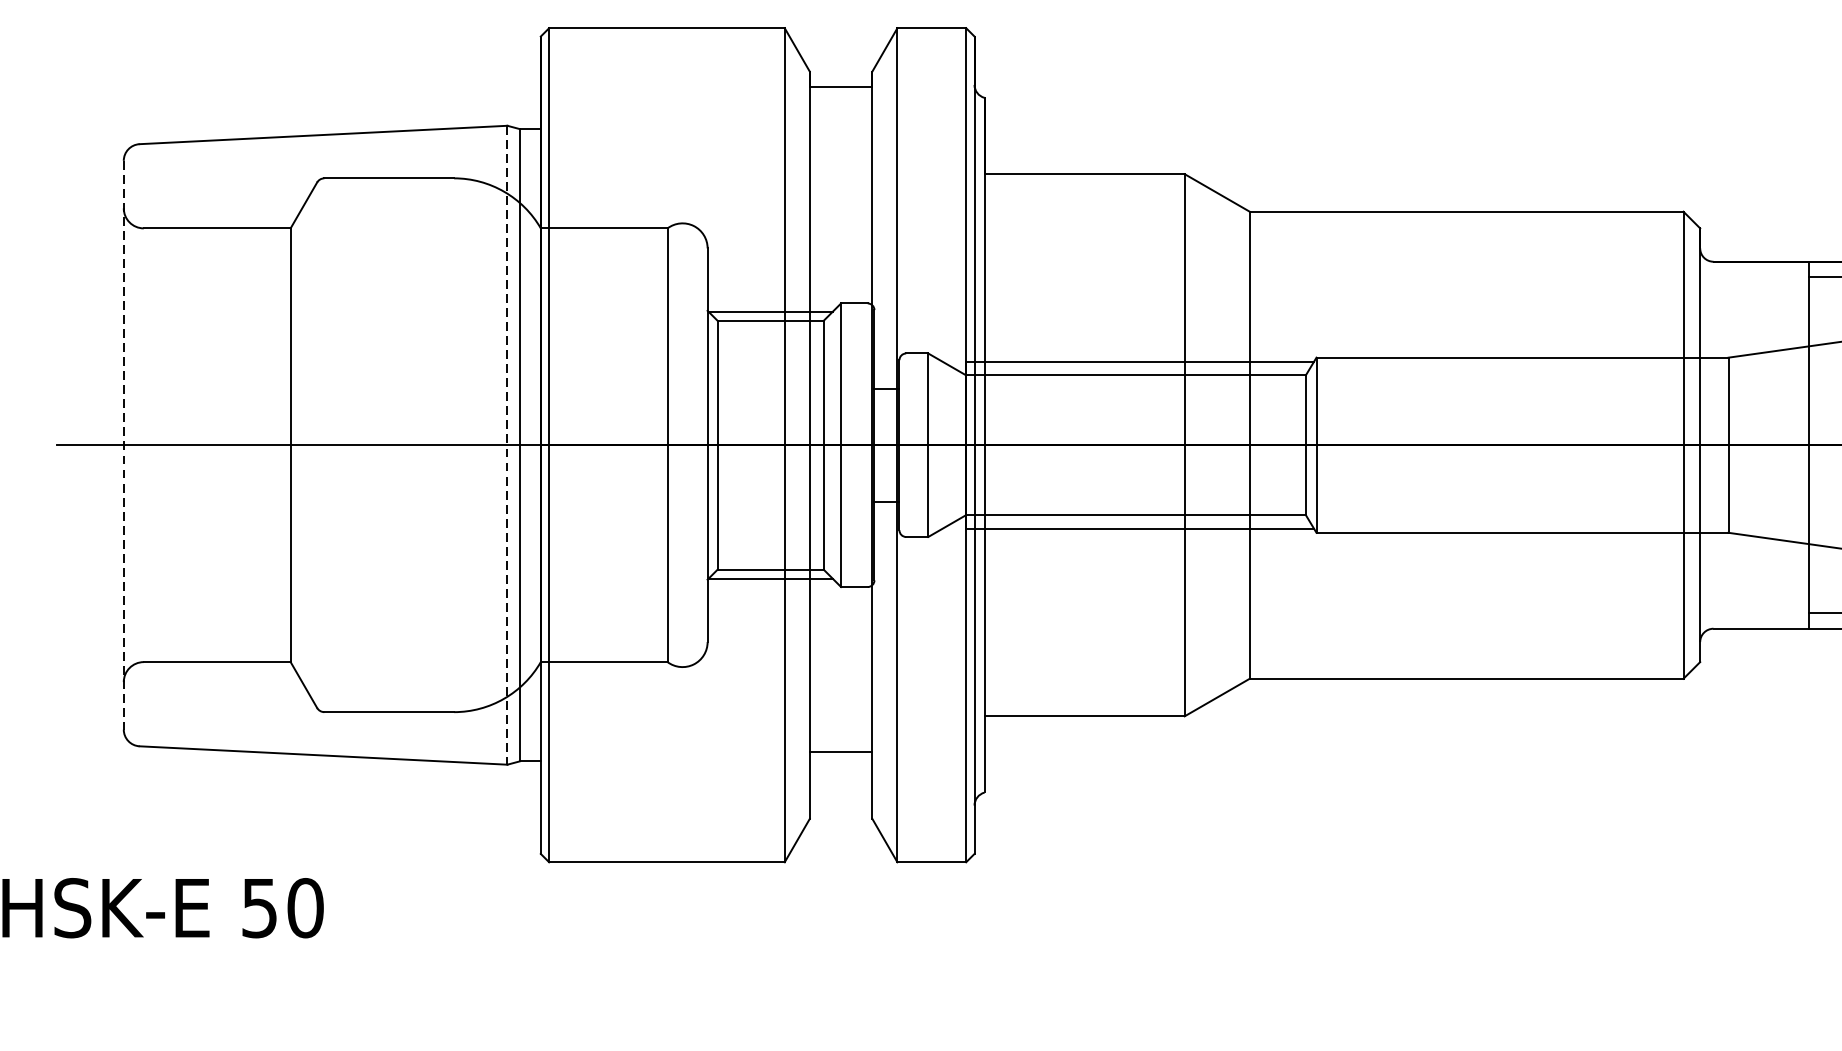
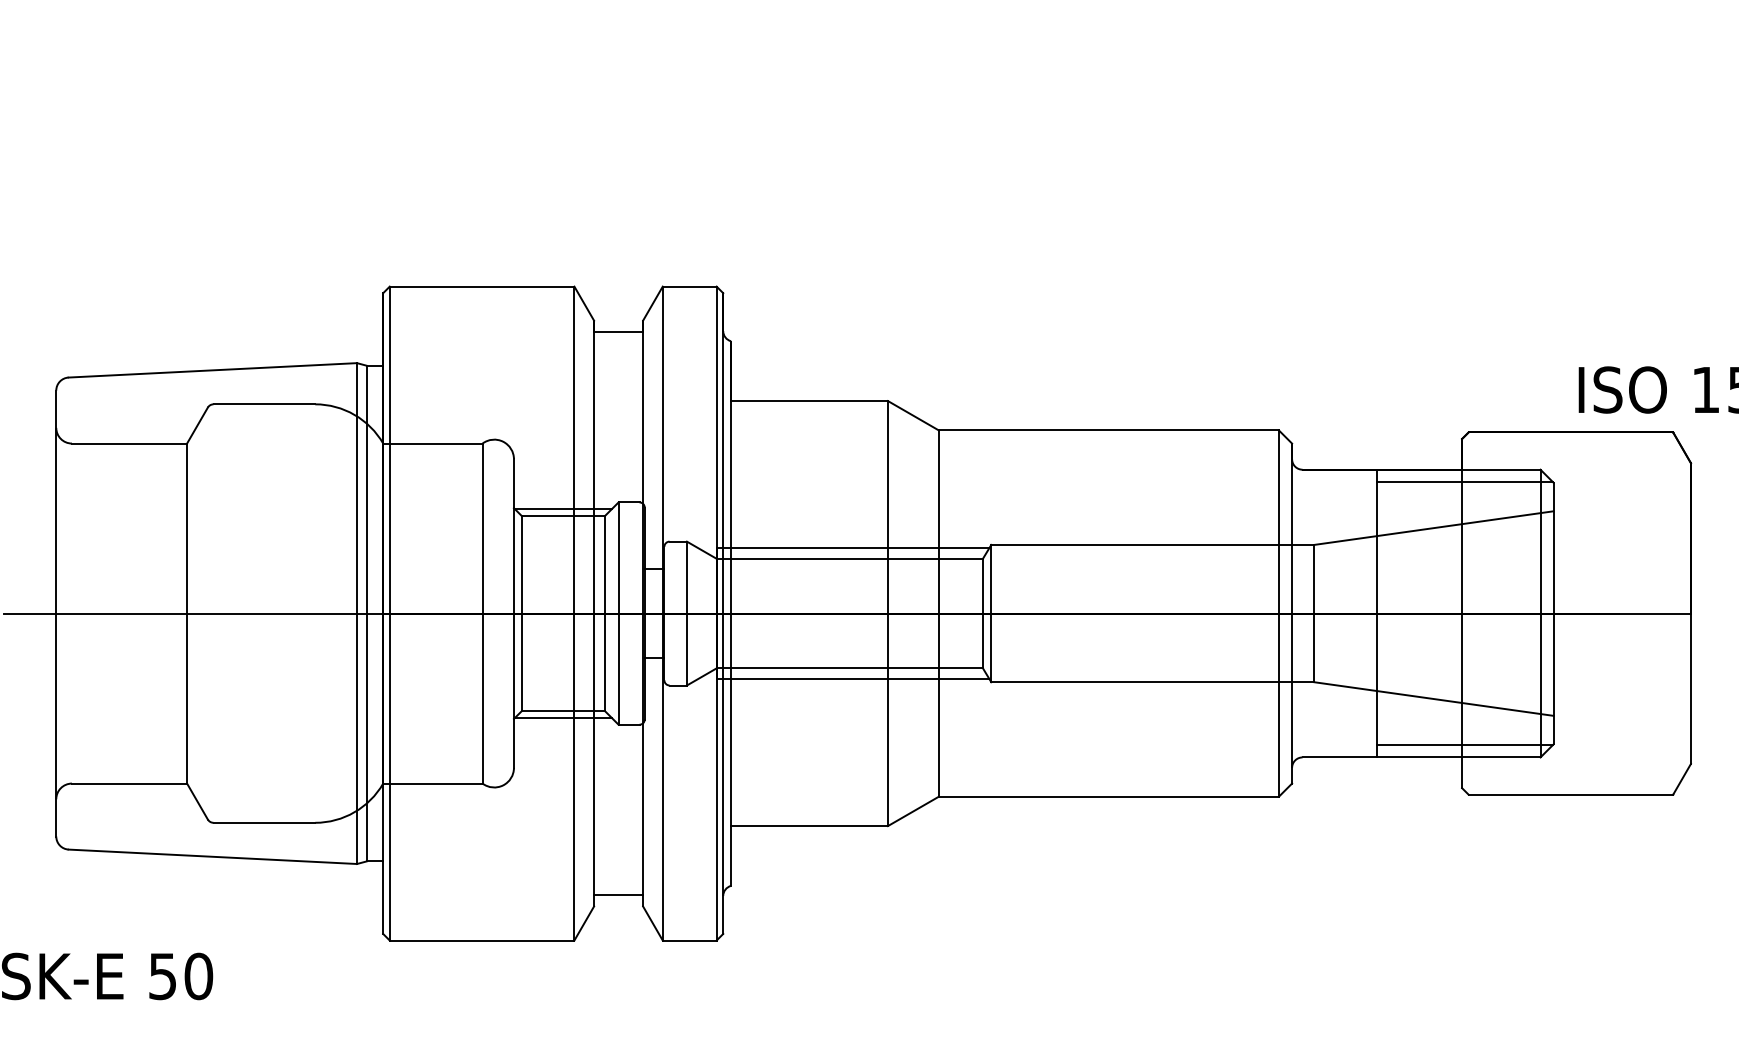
line: (124, 445) -> (56, 613), dashed -> solid
line: (508, 446) -> (357, 614), dashed -> solid
line: (840, 751) -> (618, 894), moved

